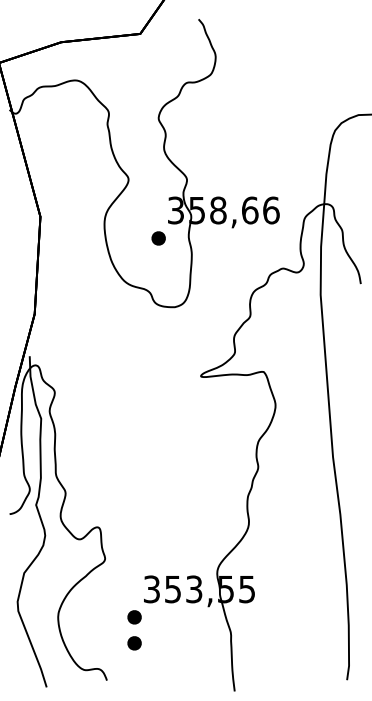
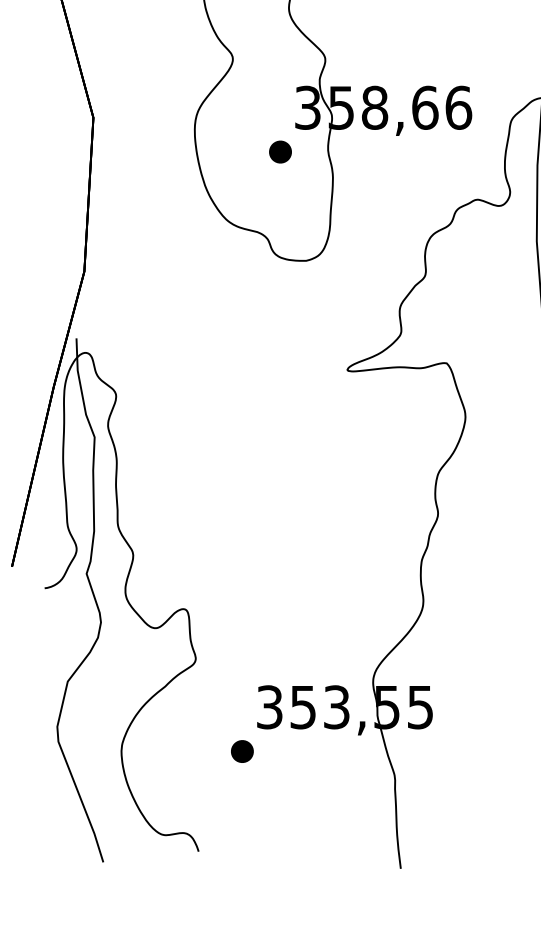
part: (134, 643) -> (242, 792), removed

